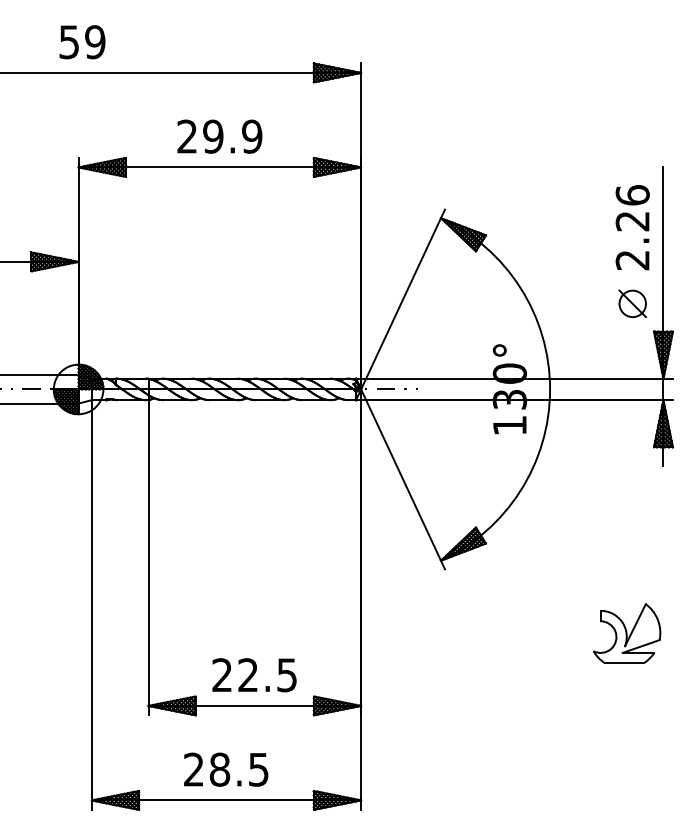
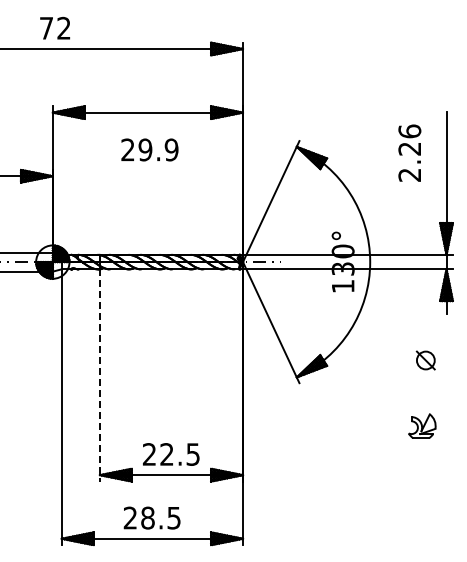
text: (82, 42) -> (55, 28), 59 -> 72
text: (219, 135) -> (149, 149), moved
text: (632, 226) -> (409, 152), moved
part: (632, 303) -> (425, 360), moved
line: (147, 557) -> (99, 375), solid -> dashed
part: (627, 632) -> (422, 425), size x0.6

